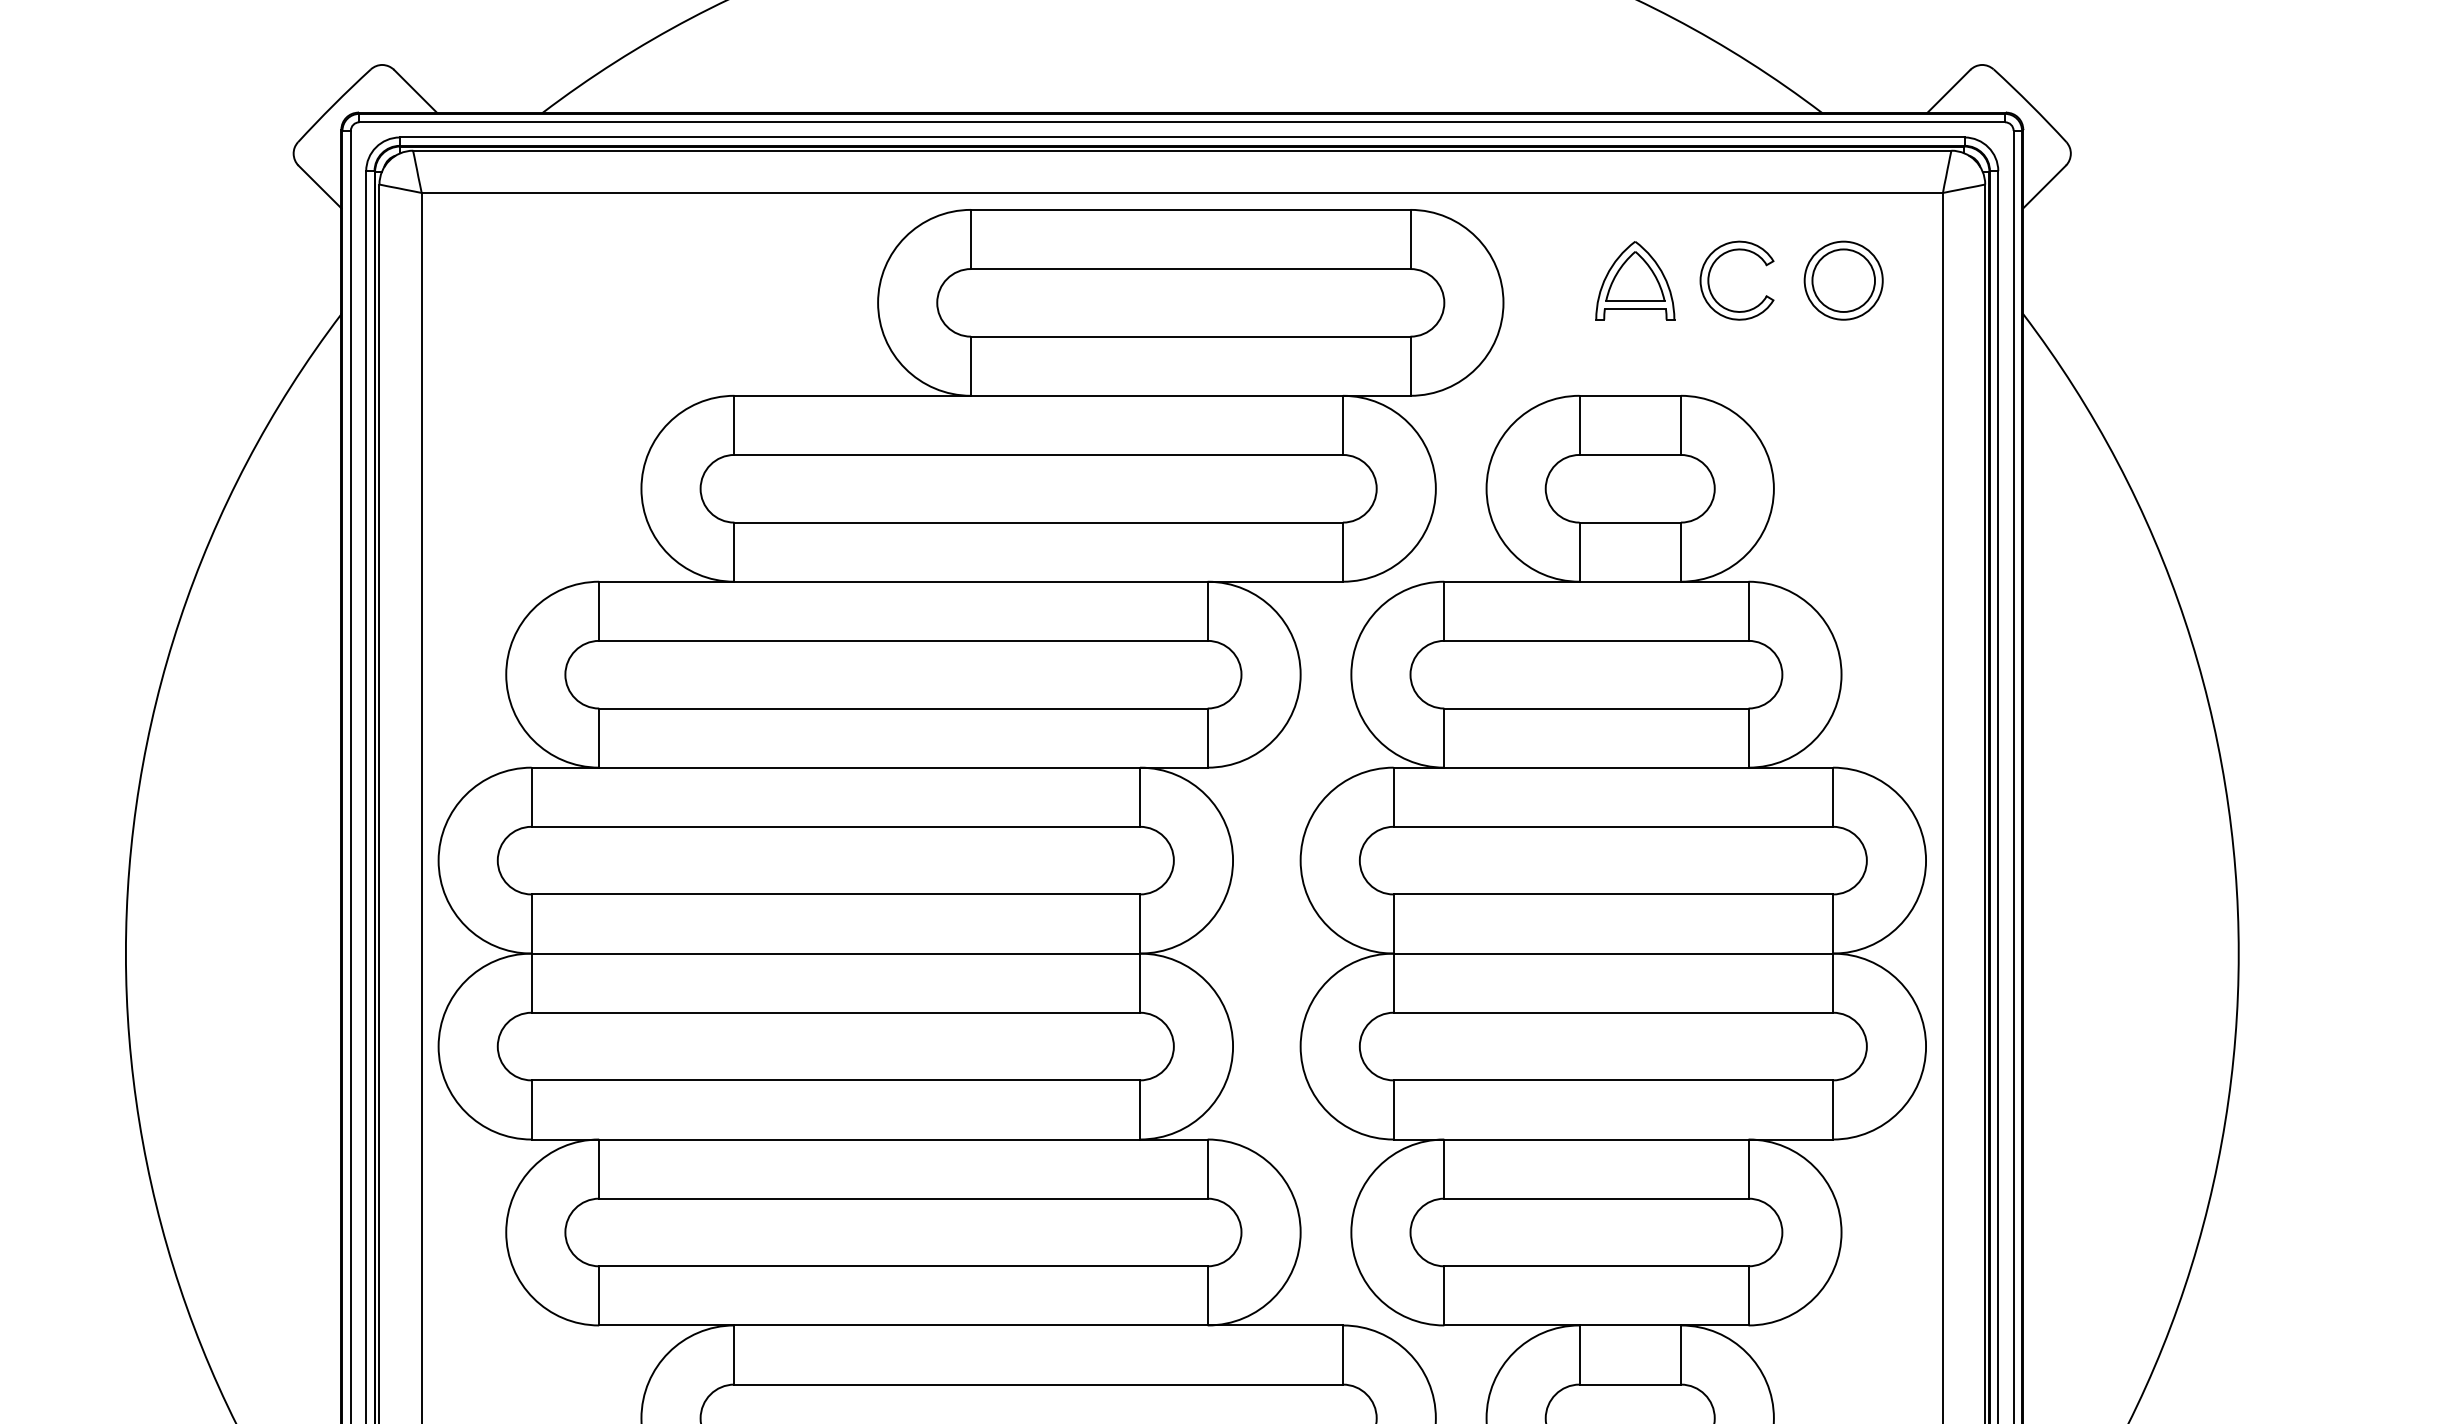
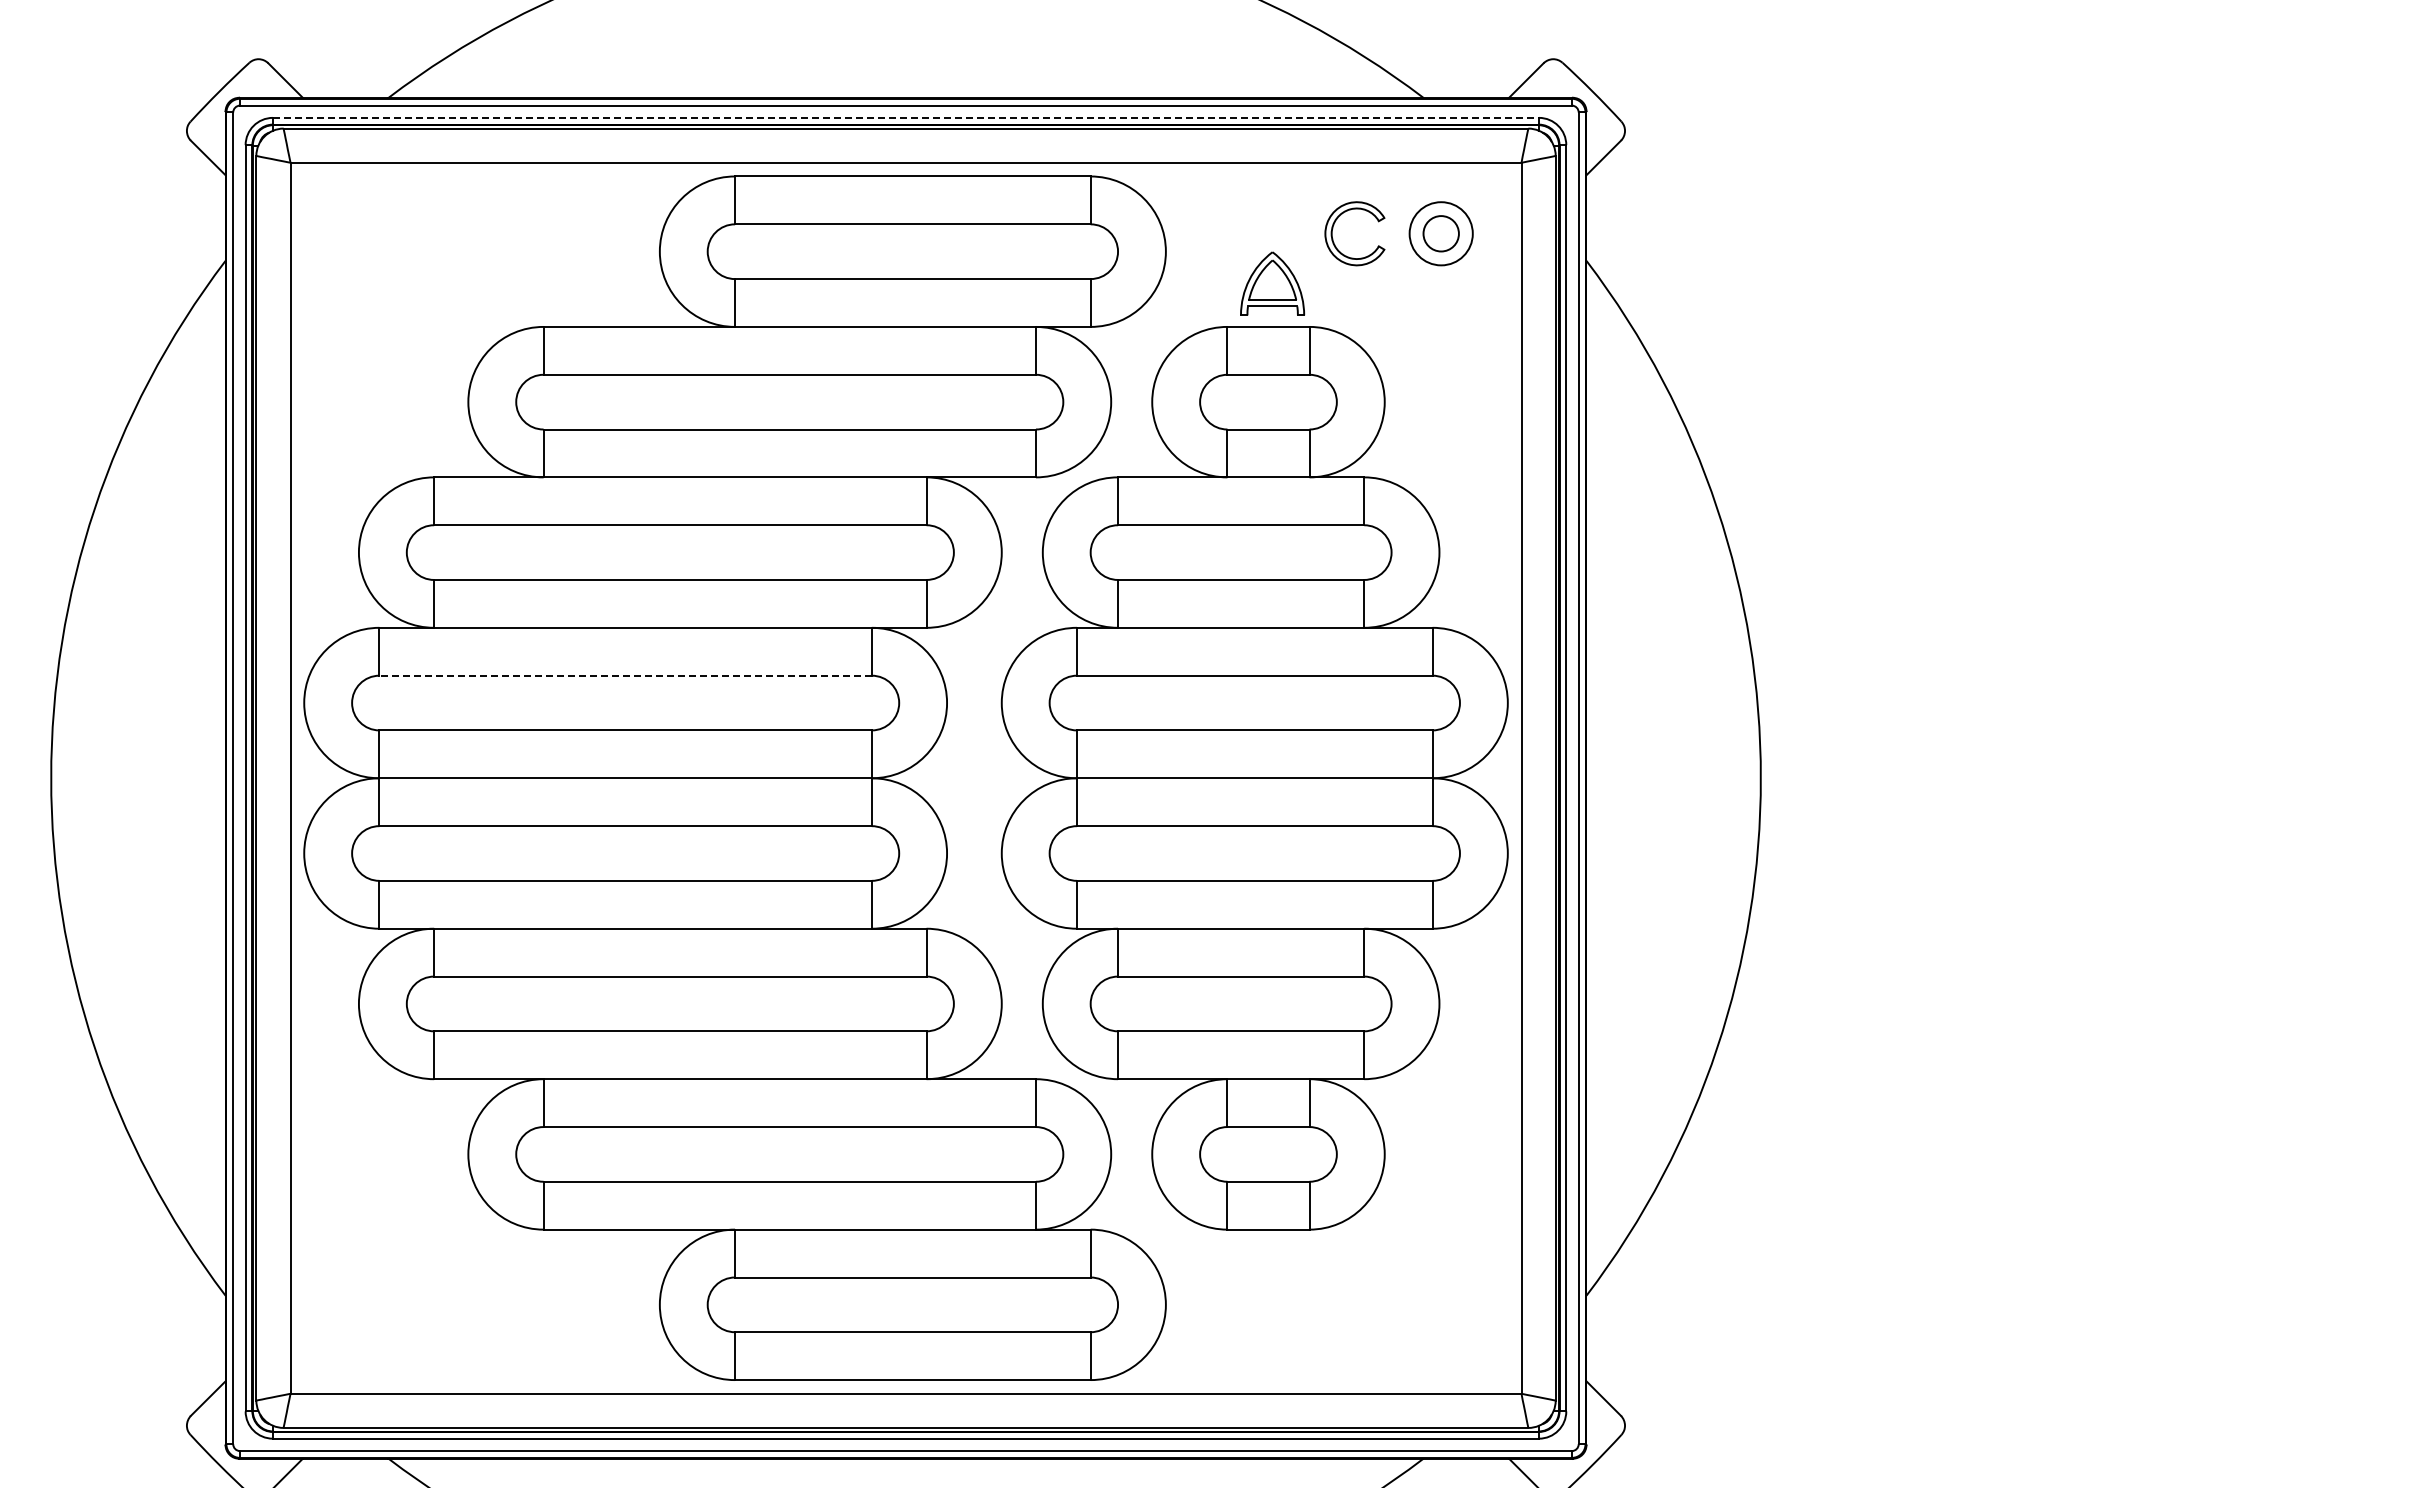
line: (1182, 137) -> (906, 117), solid -> dashed
part: (1635, 280) -> (1272, 283), moved
circle: (1842, 280) -> (1440, 233), size x0.7
line: (835, 826) -> (625, 675), solid -> dashed

